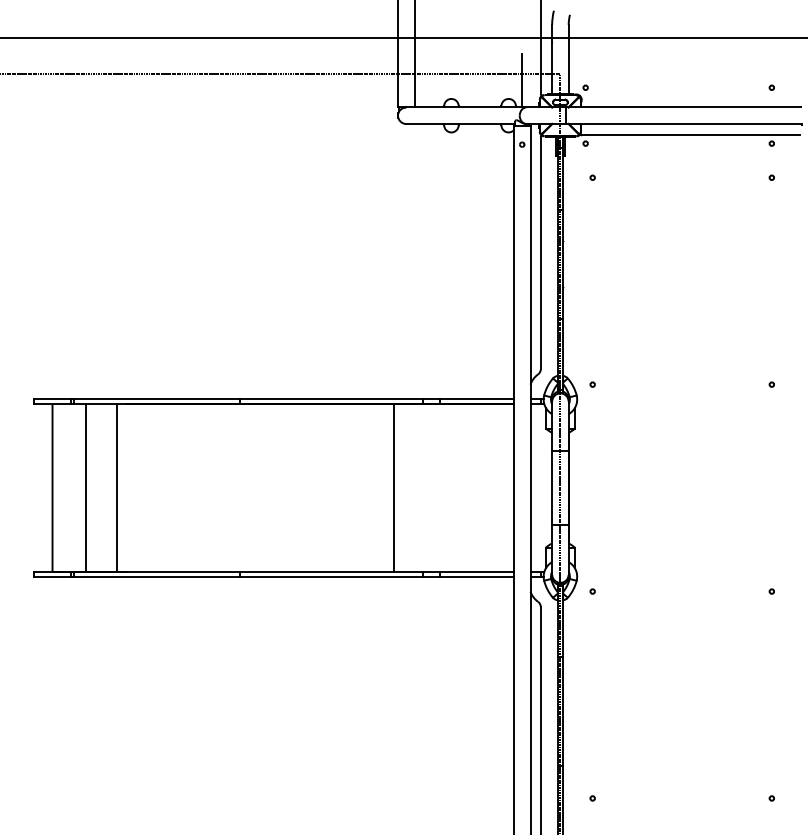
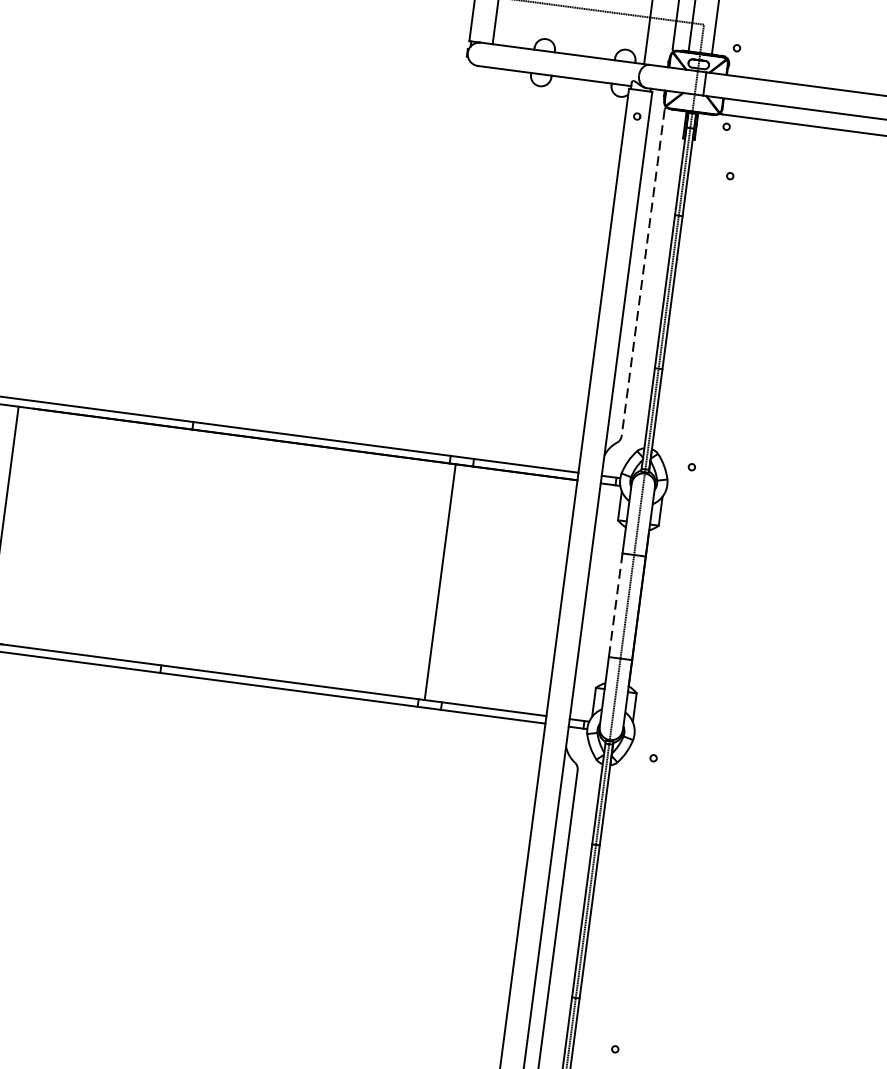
line: (540, 253) -> (642, 273), solid -> dashed
line: (394, 487) -> (440, 581), moved
line: (552, 488) -> (616, 605), solid -> dashed

